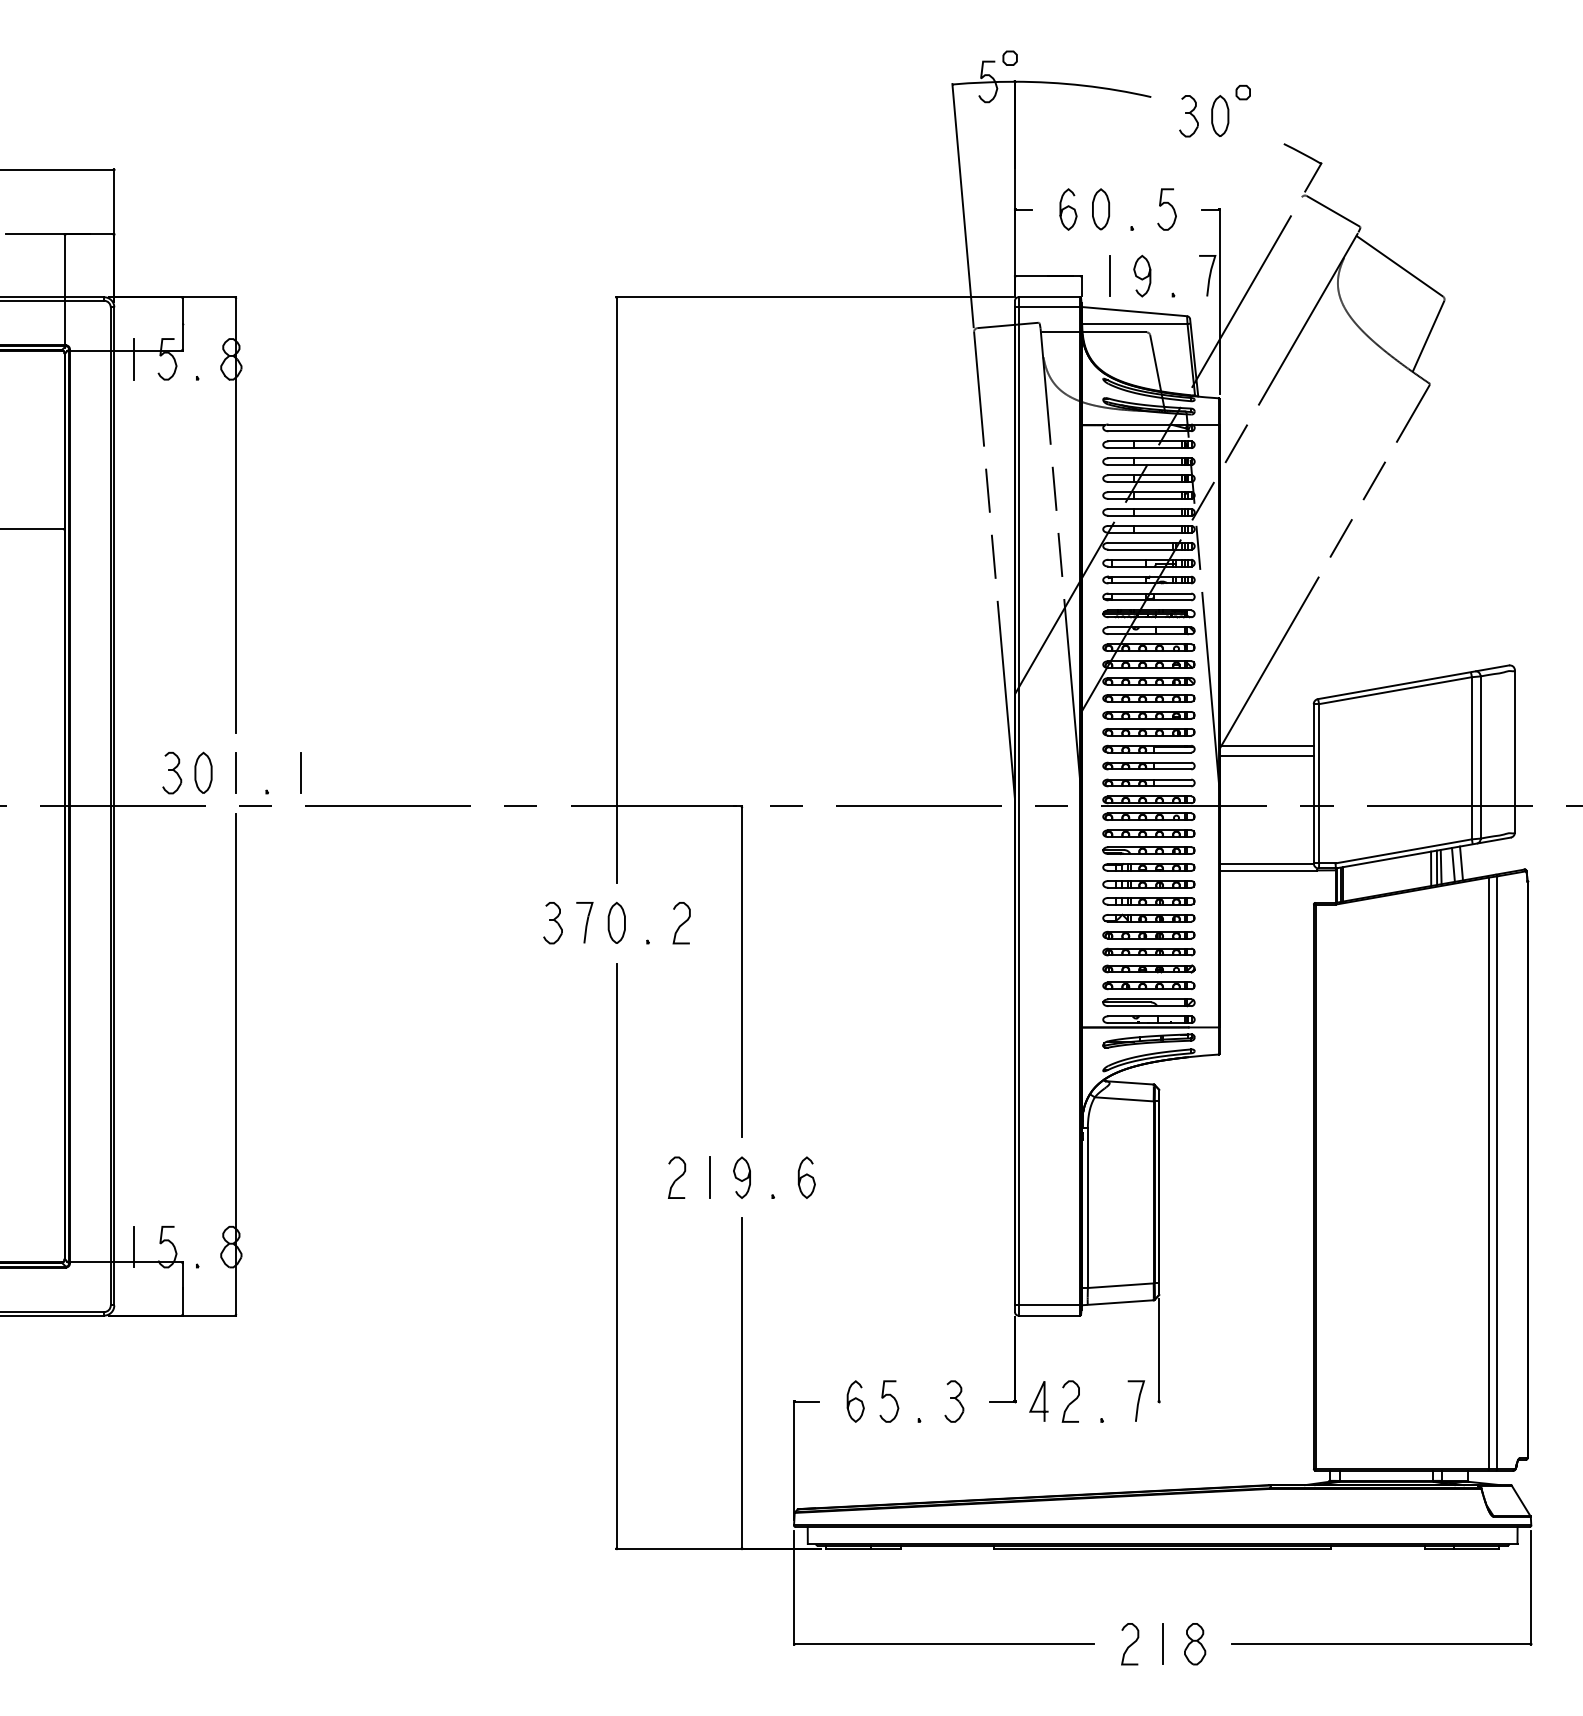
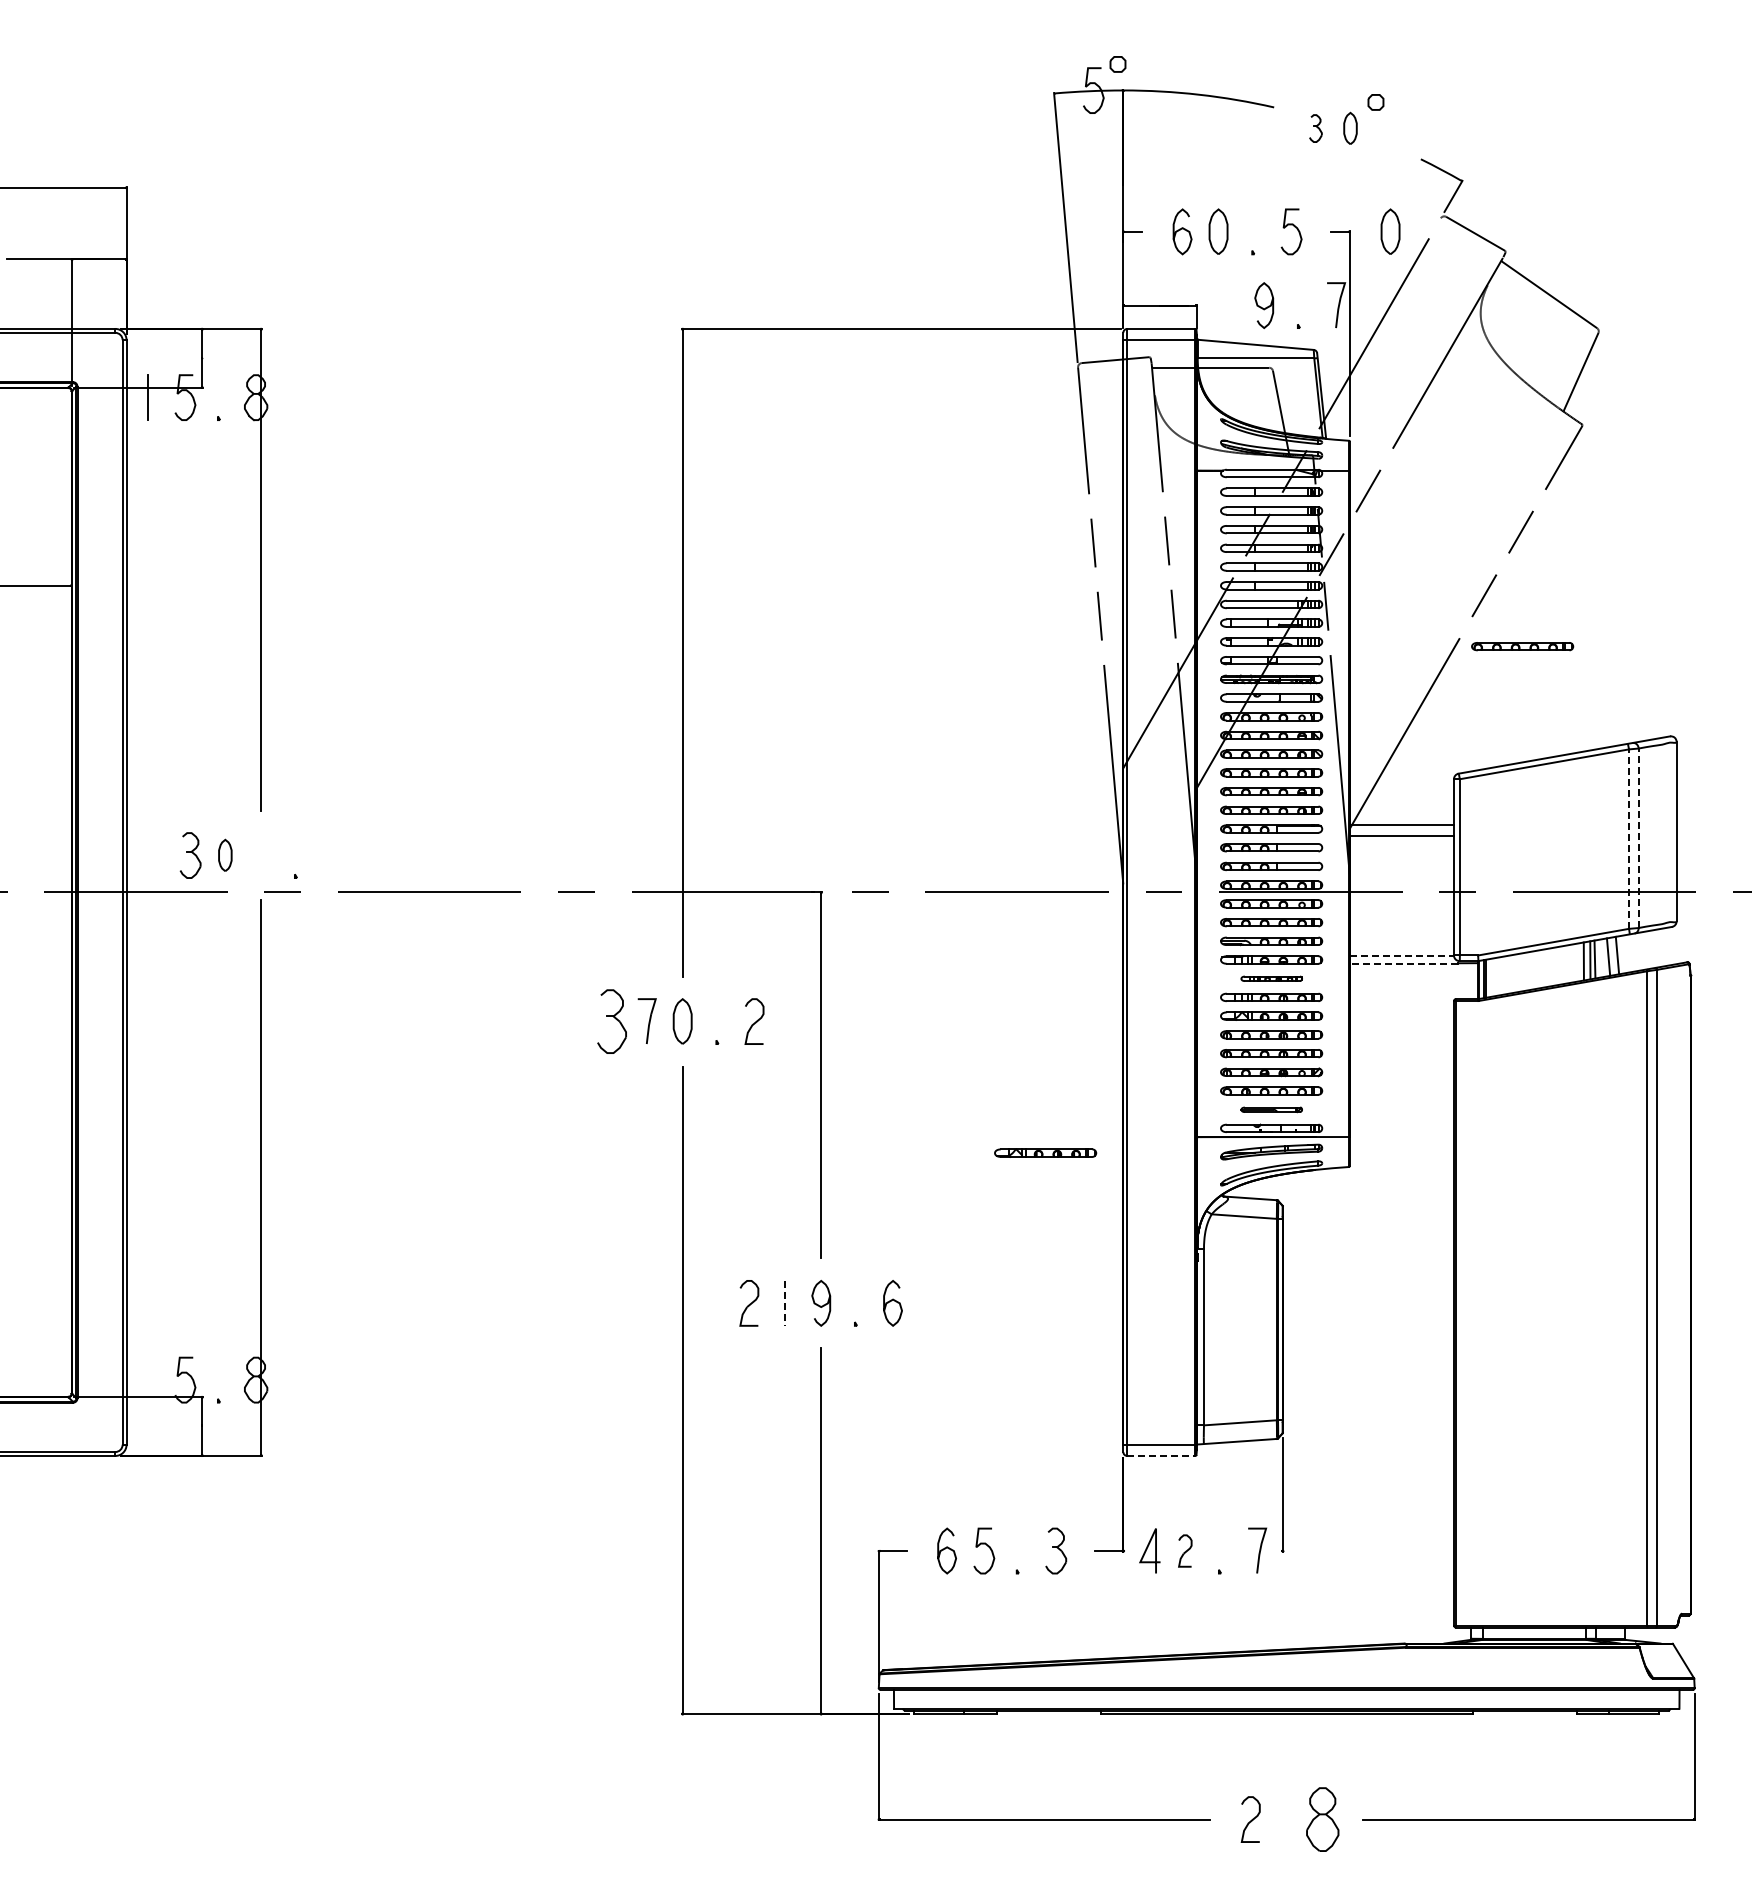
part: (1188, 116) -> (1315, 128), size x0.6
part: (1220, 116) -> (1350, 128), size x0.7
part: (1256, 209) -> (1390, 231), added
line: (1110, 276) -> (1228, 305), removed
part: (1375, 584) -> (1522, 646), added
line: (1480, 757) -> (1638, 838), solid -> dashed
line: (1472, 758) -> (1629, 839), solid -> dashed
part: (203, 773) -> (225, 855), size x0.7
line: (236, 773) -> (261, 855), removed
line: (301, 773) -> (333, 855), removed
line: (1267, 864) -> (1402, 956), solid -> dashed
line: (1268, 870) -> (1403, 963), solid -> dashed
part: (1148, 884) -> (1271, 978), size x0.6
part: (552, 923) -> (611, 1021), size x1.4
part: (1148, 1002) -> (1271, 1109), size x0.6
part: (944, 1041) -> (1045, 1152), added
line: (709, 1177) -> (785, 1303), solid -> dashed
line: (134, 1246) -> (148, 1379), removed
line: (1049, 1315) -> (1161, 1455), solid -> dashed
part: (1071, 1401) -> (1185, 1550), size x0.7
line: (1162, 1644) -> (1286, 1819), removed
part: (1194, 1644) -> (1322, 1819), size x1.4

